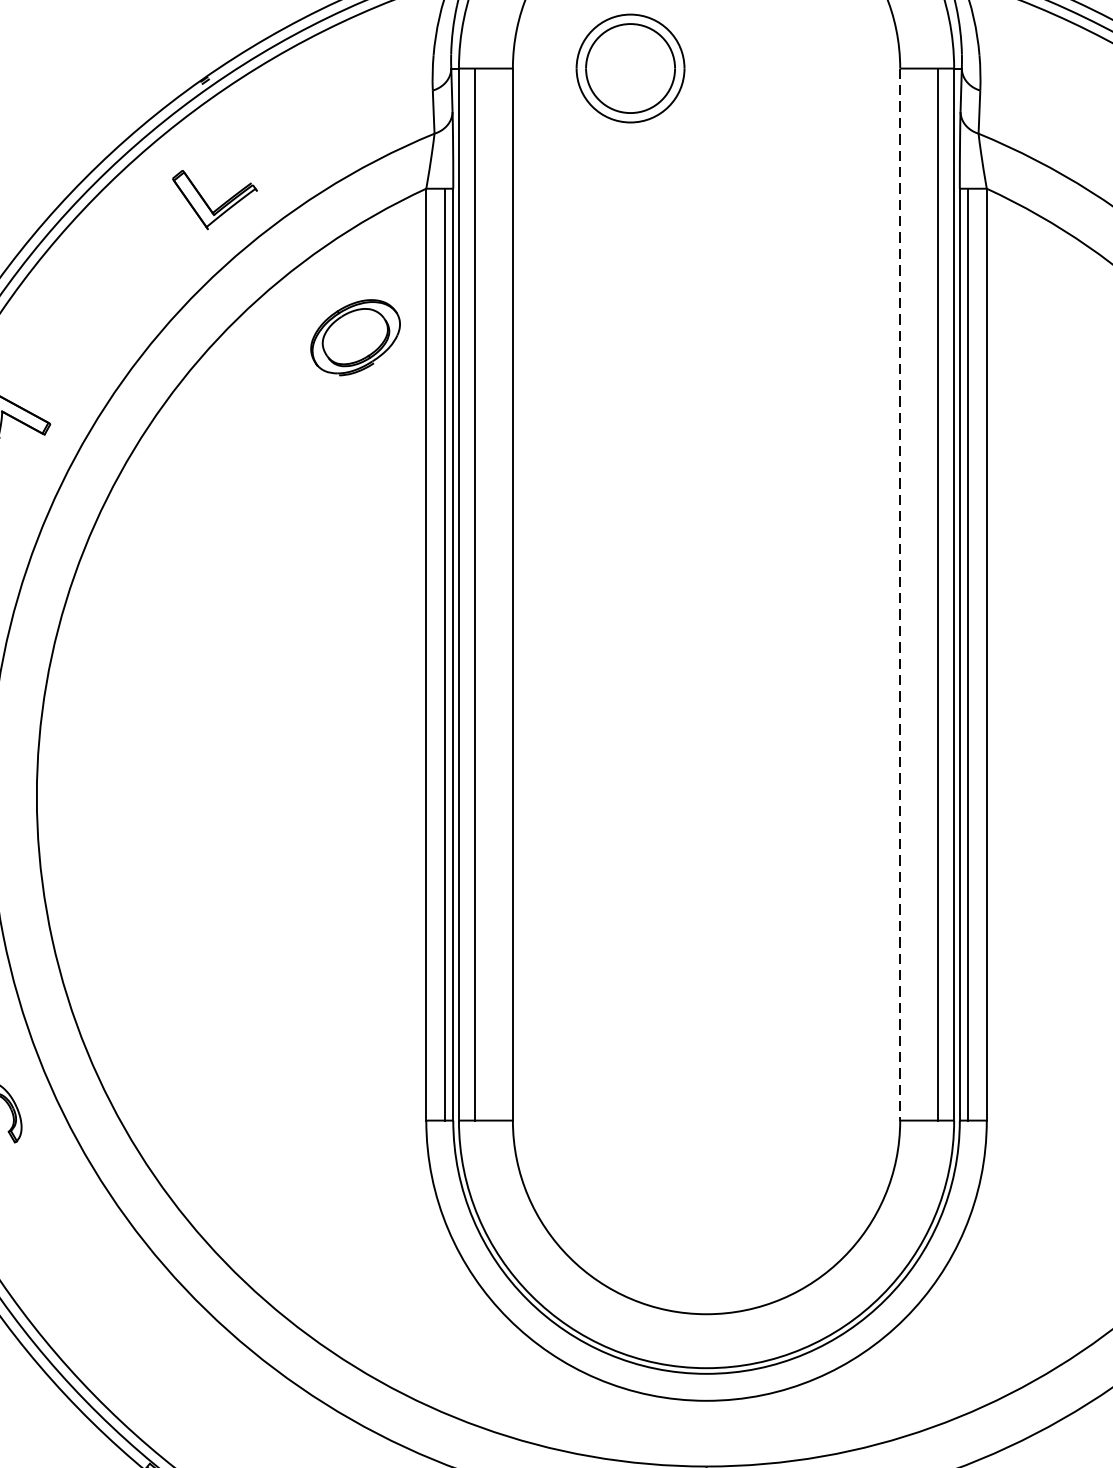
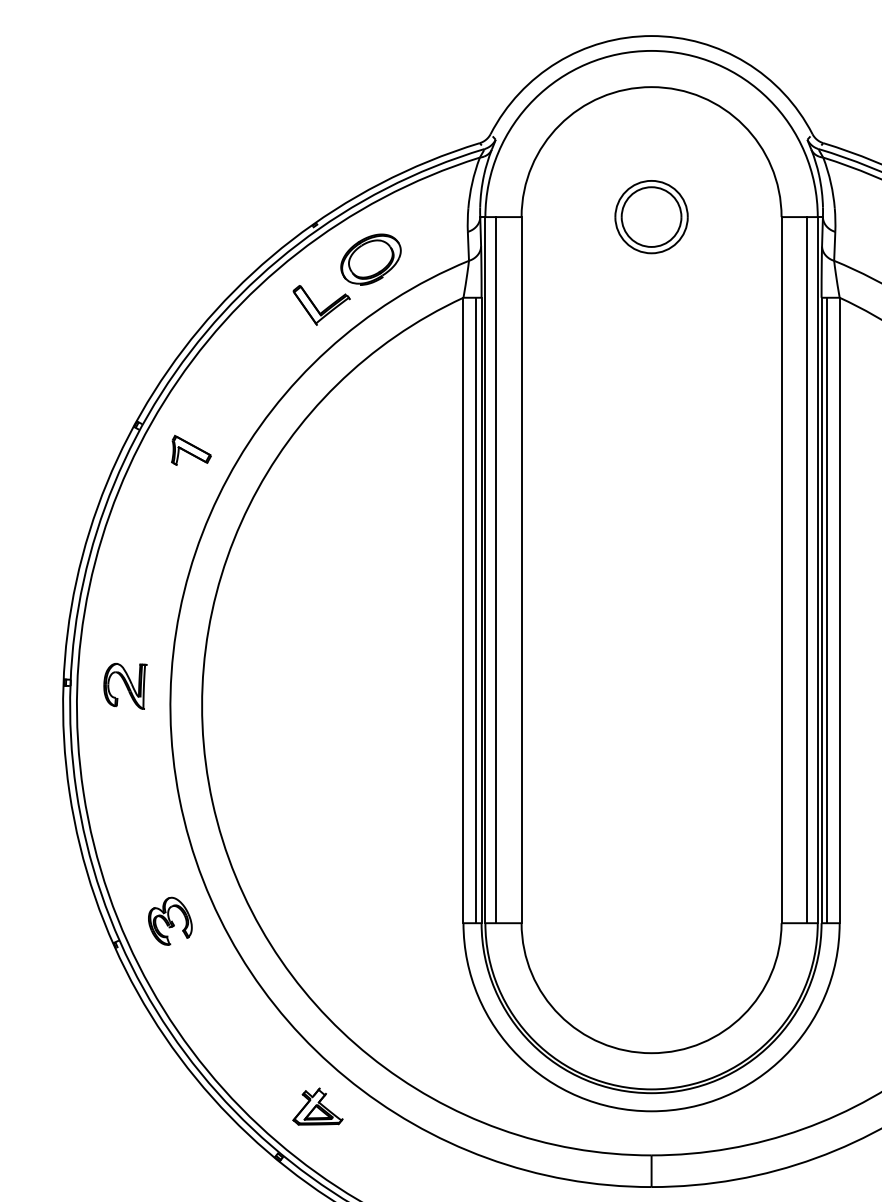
part: (630, 69) -> (651, 217), moved
part: (354, 337) -> (370, 259), moved
line: (900, 595) -> (781, 570), dashed -> solid
part: (208, 1393) -> (317, 1106), added

